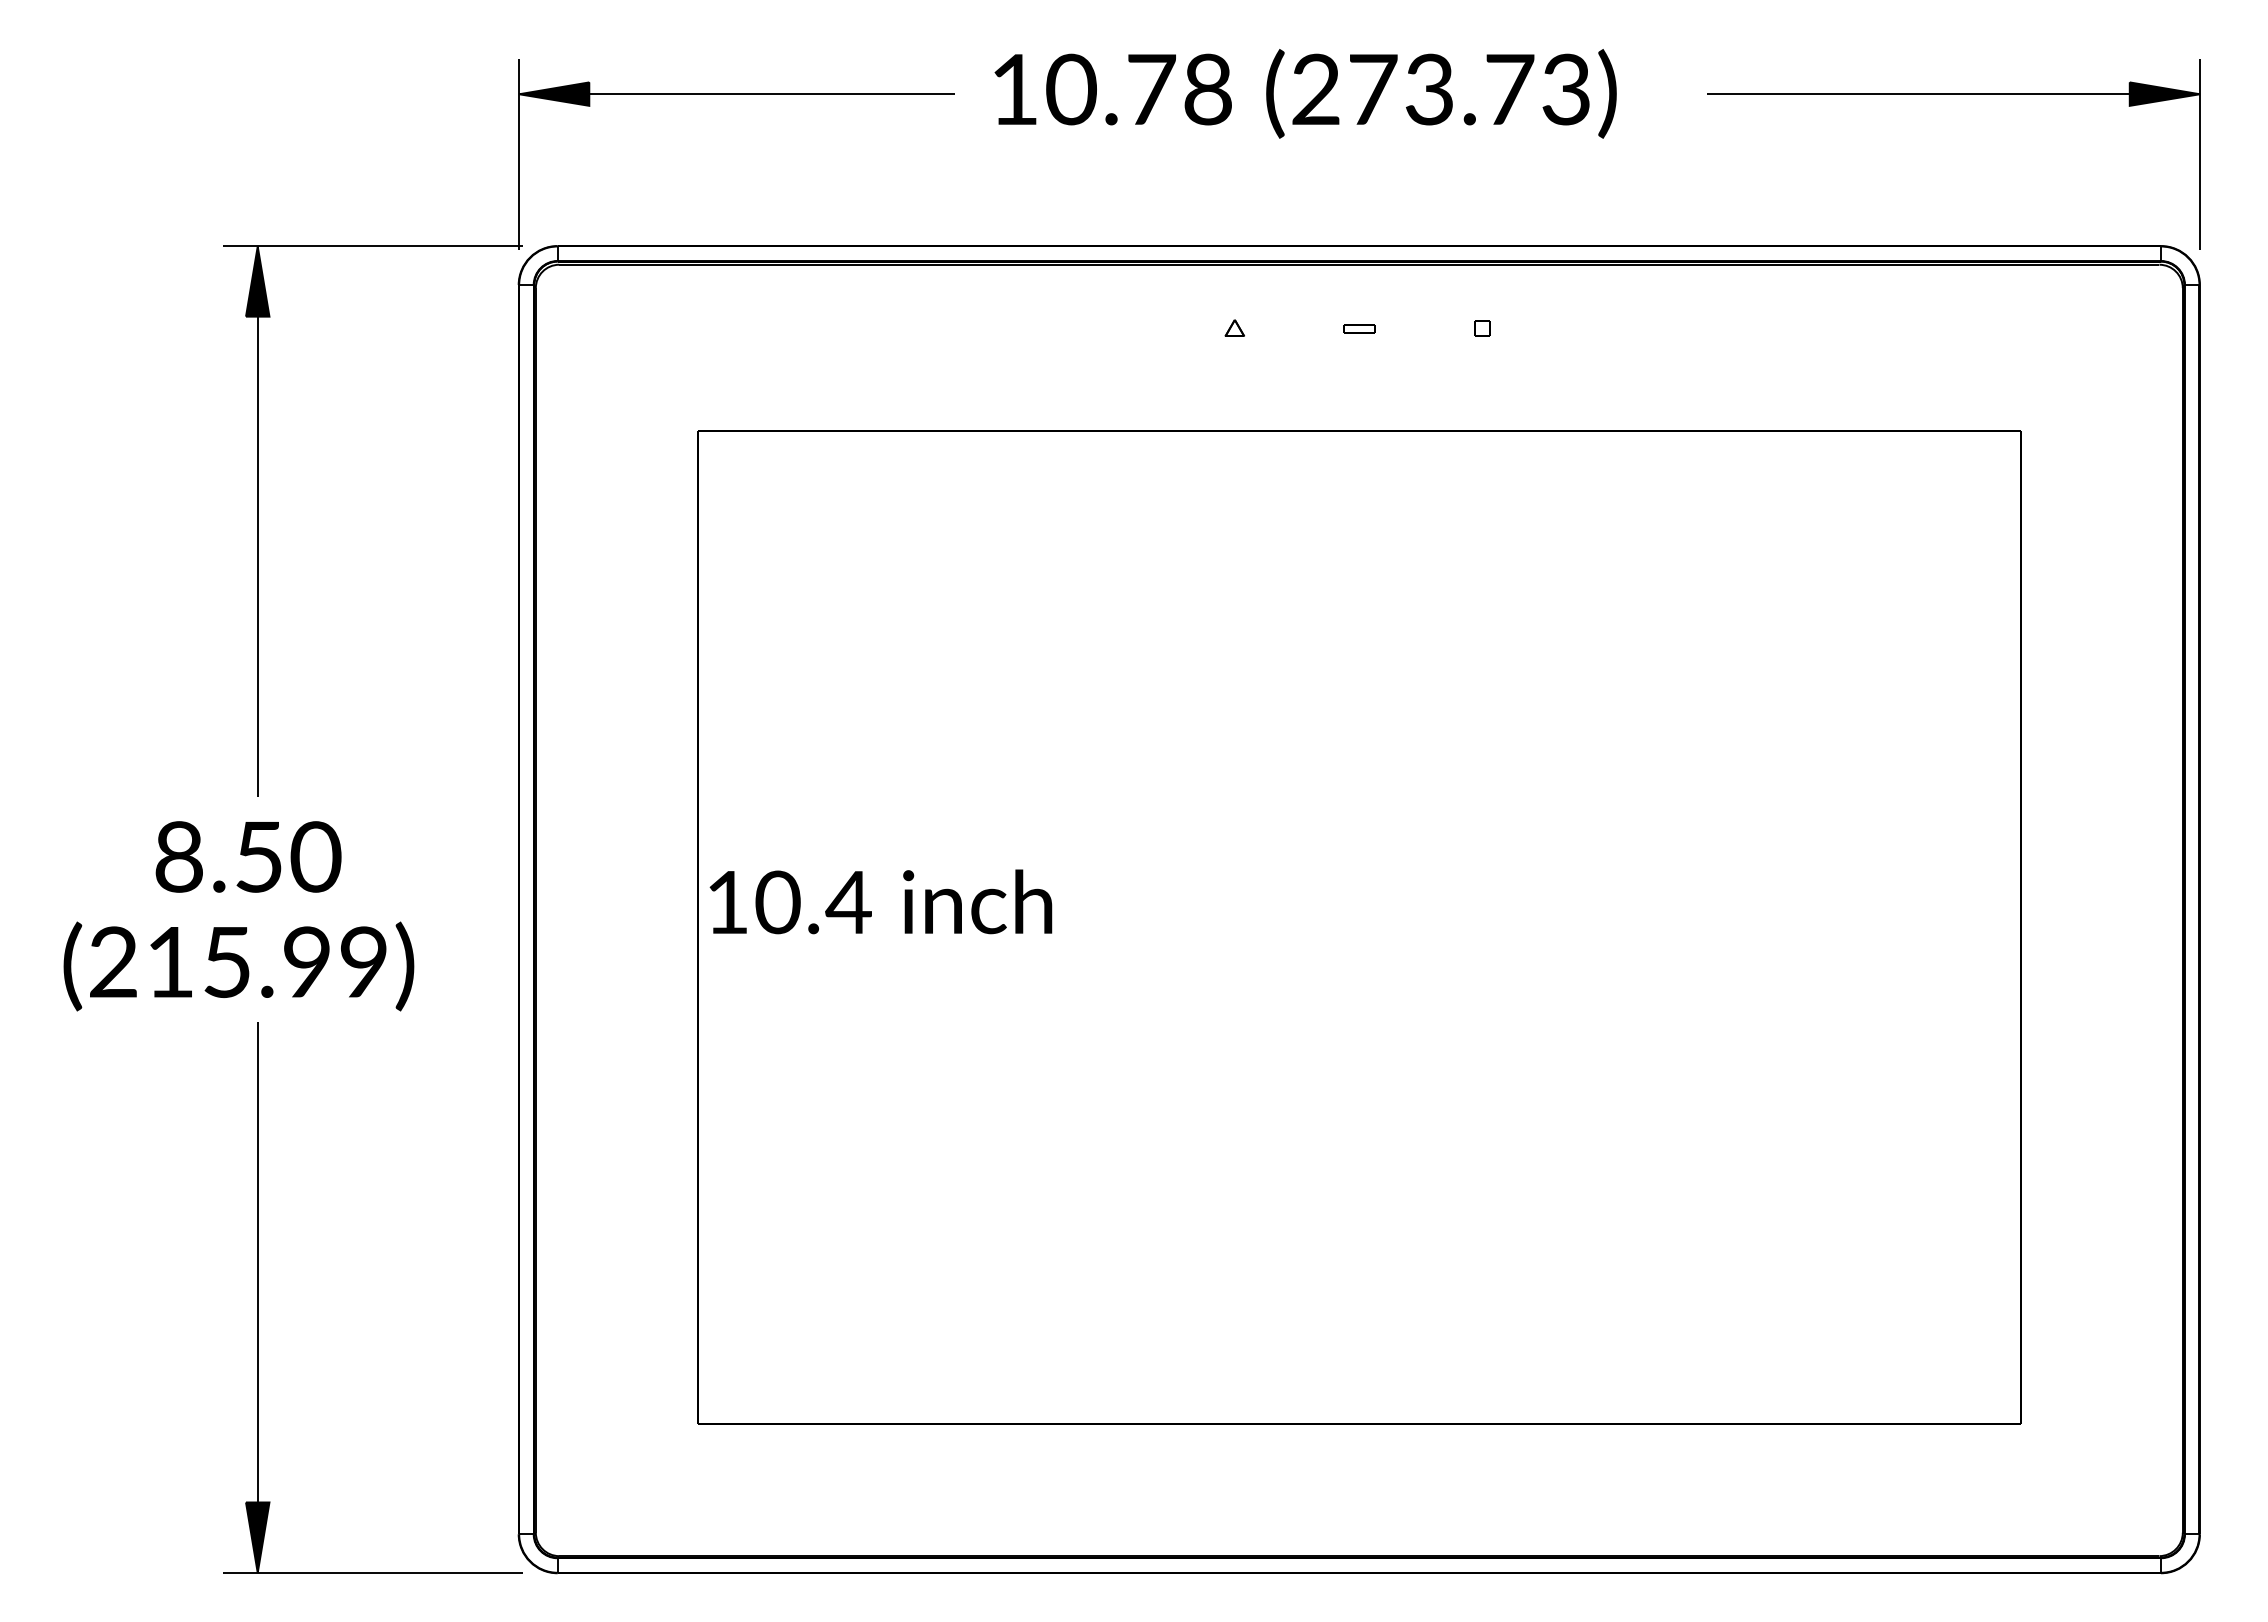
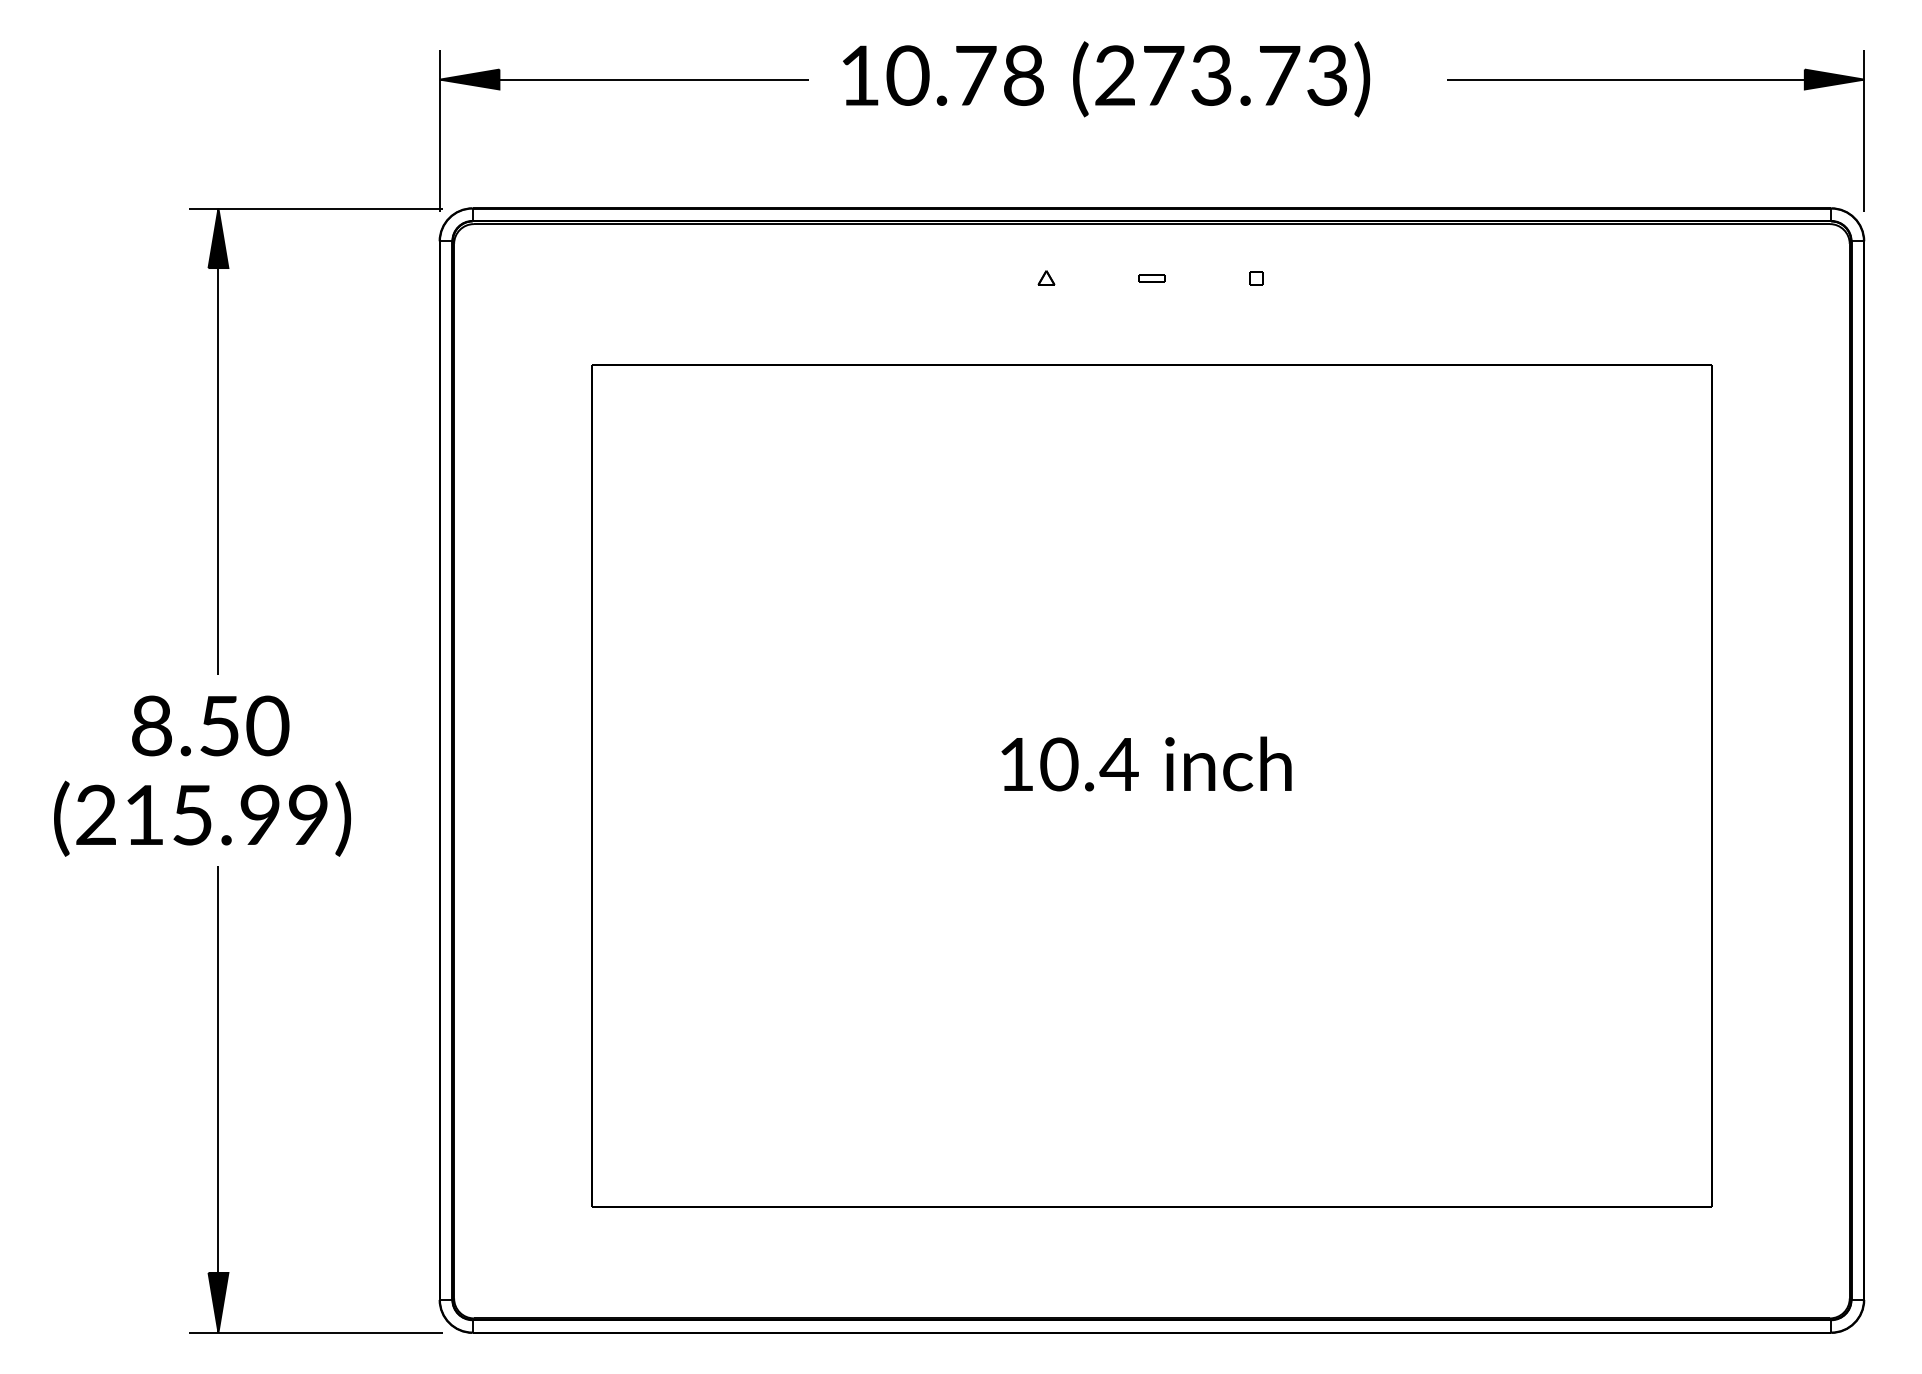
text: (880, 901) -> (1146, 763), moved

